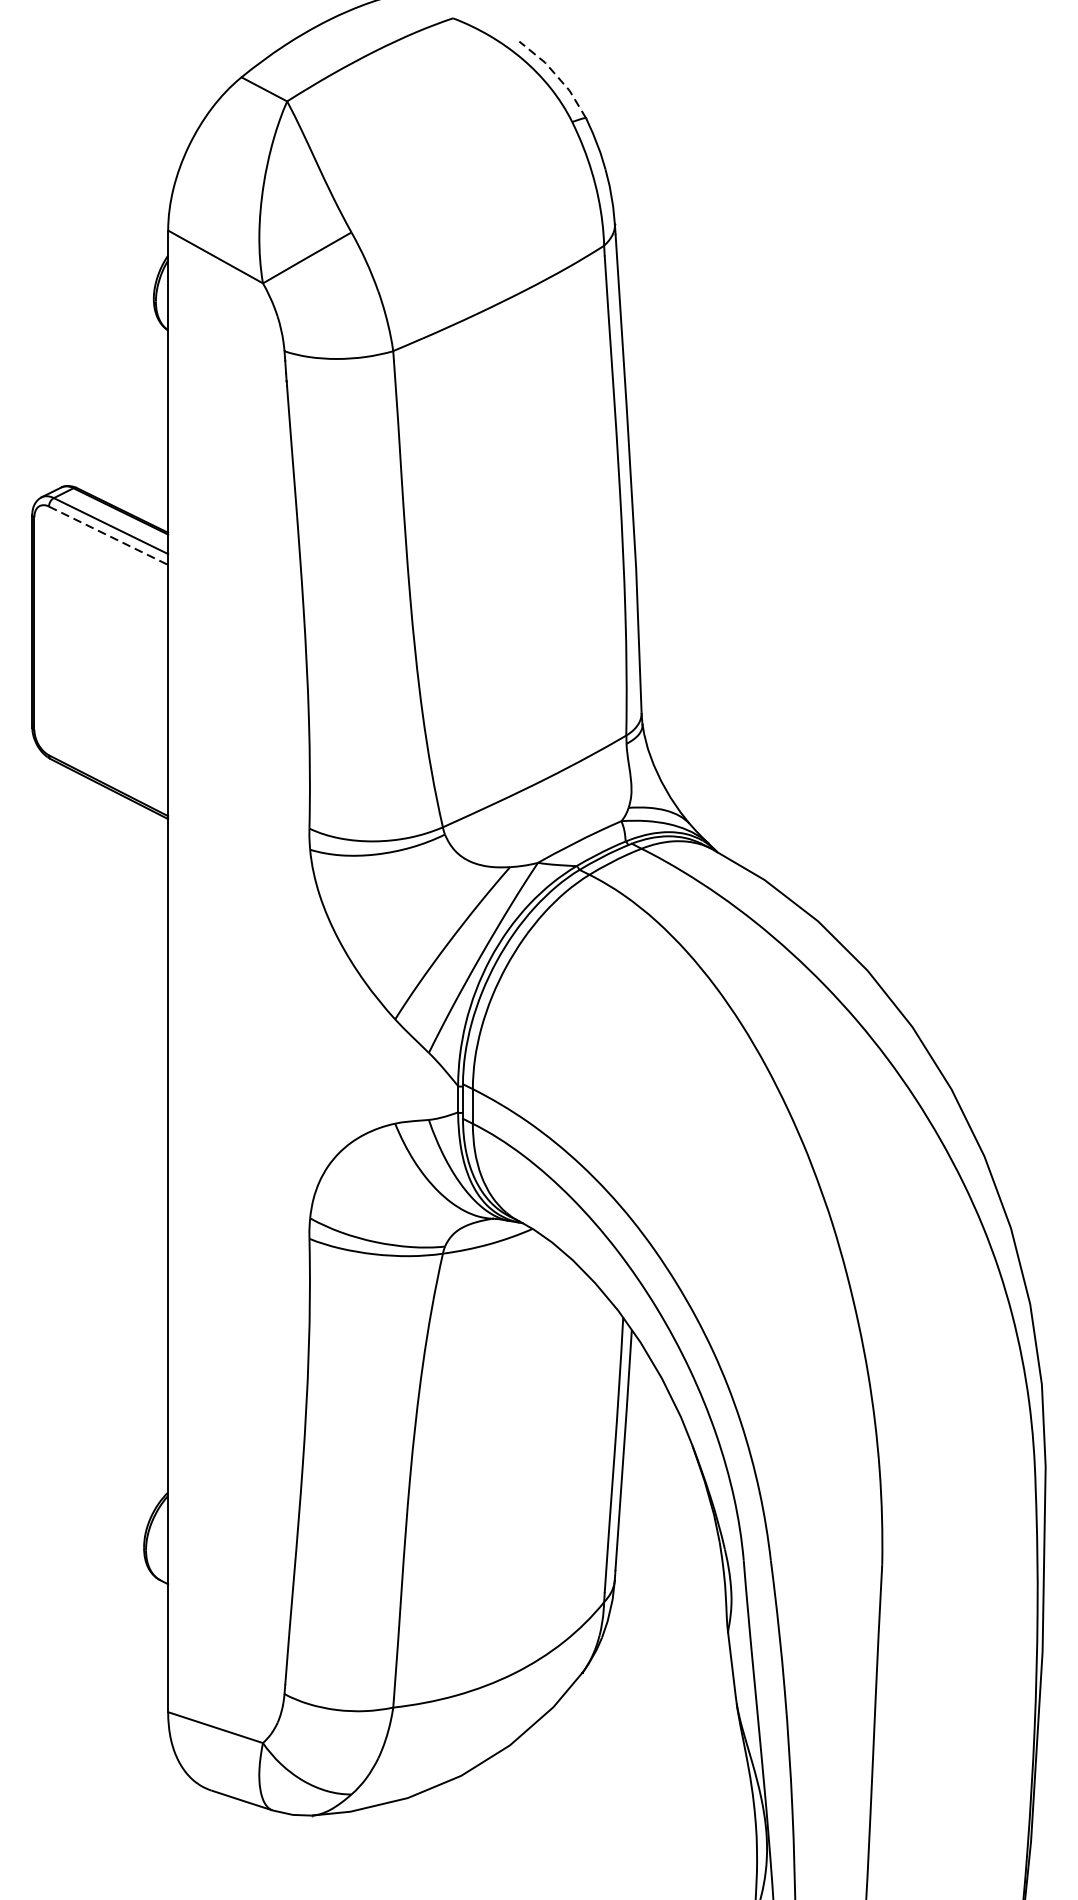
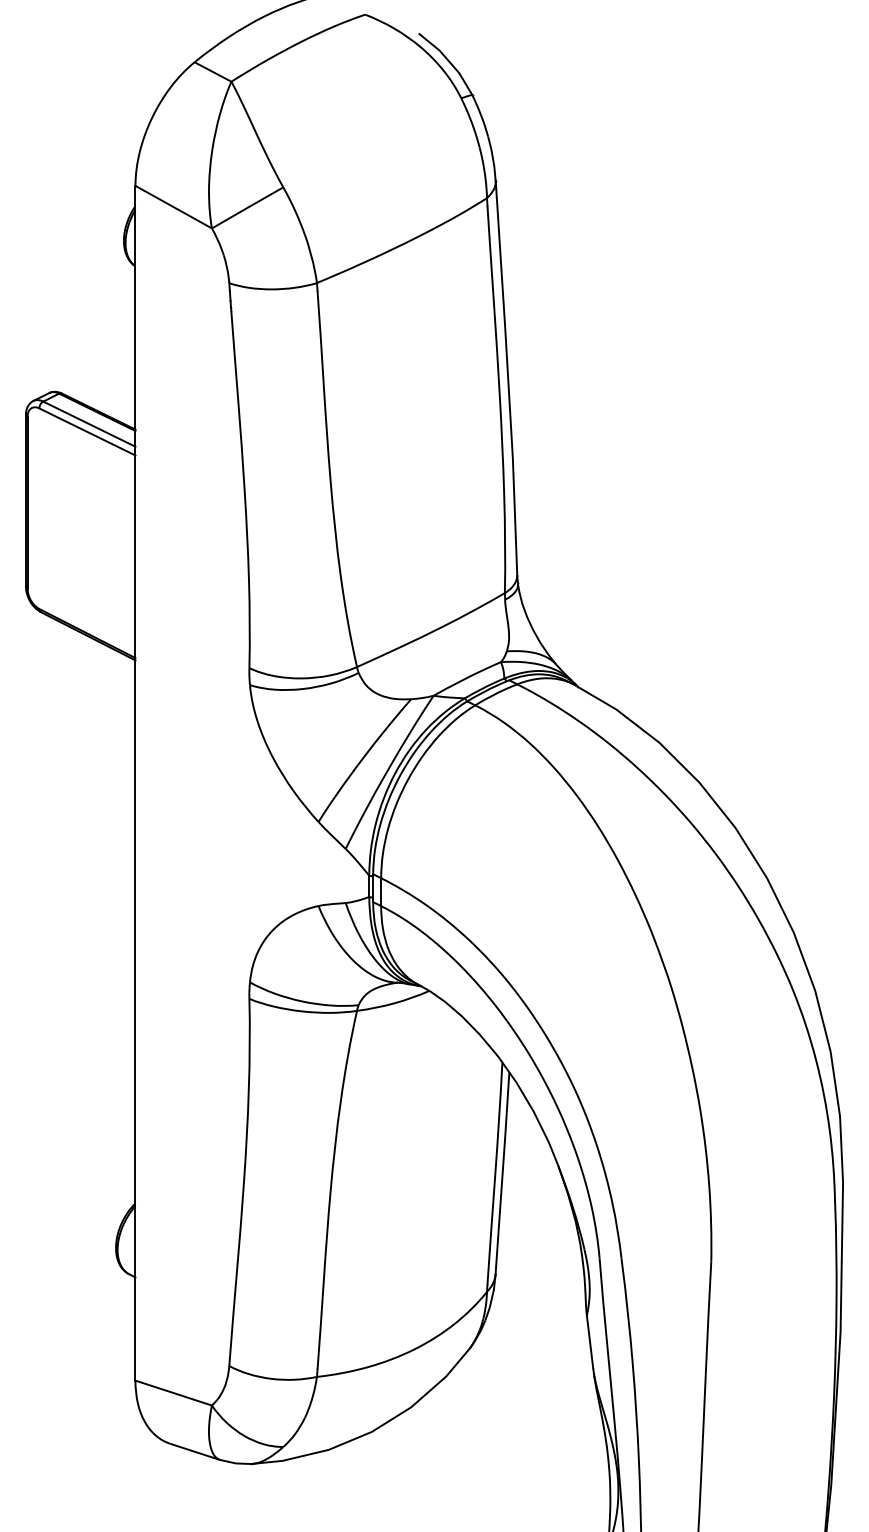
line: (557, 76) -> (449, 61), dashed -> solid
line: (108, 536) -> (87, 432), dashed -> solid

